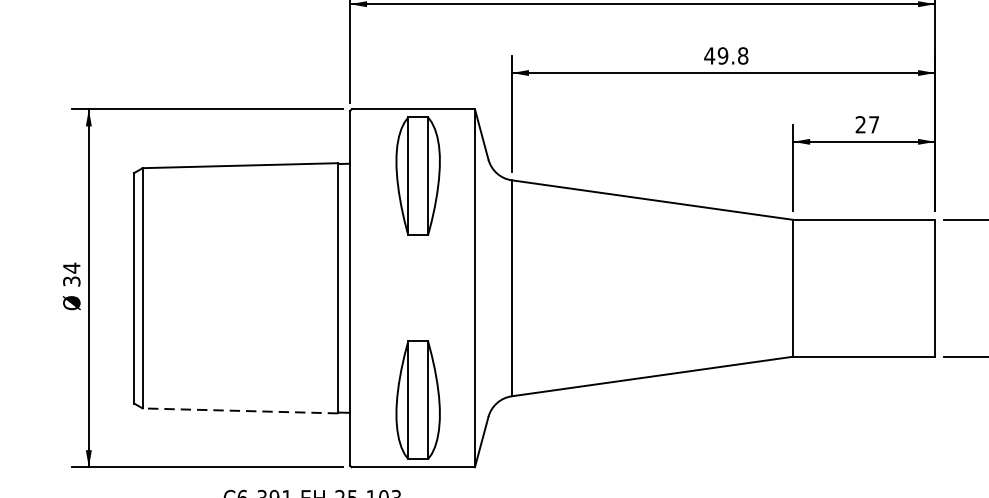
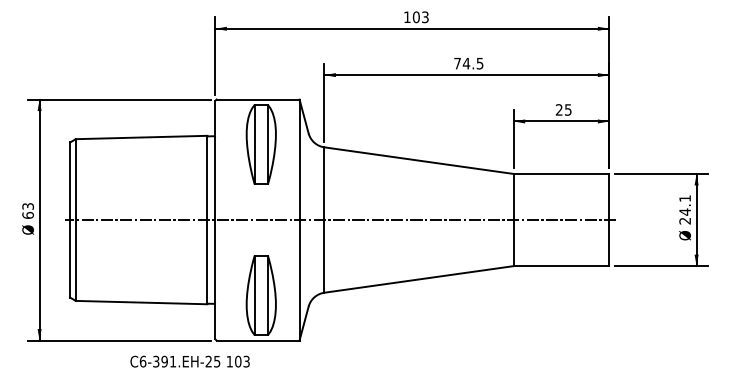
text: (725, 55) -> (468, 63), 49.8 -> 74.5
text: (874, 124) -> (568, 109), 27 -> 25
text: (70, 274) -> (27, 210), 34 -> 63
line: (535, 288) -> (340, 220), added
line: (240, 410) -> (141, 302), dashed -> solid

